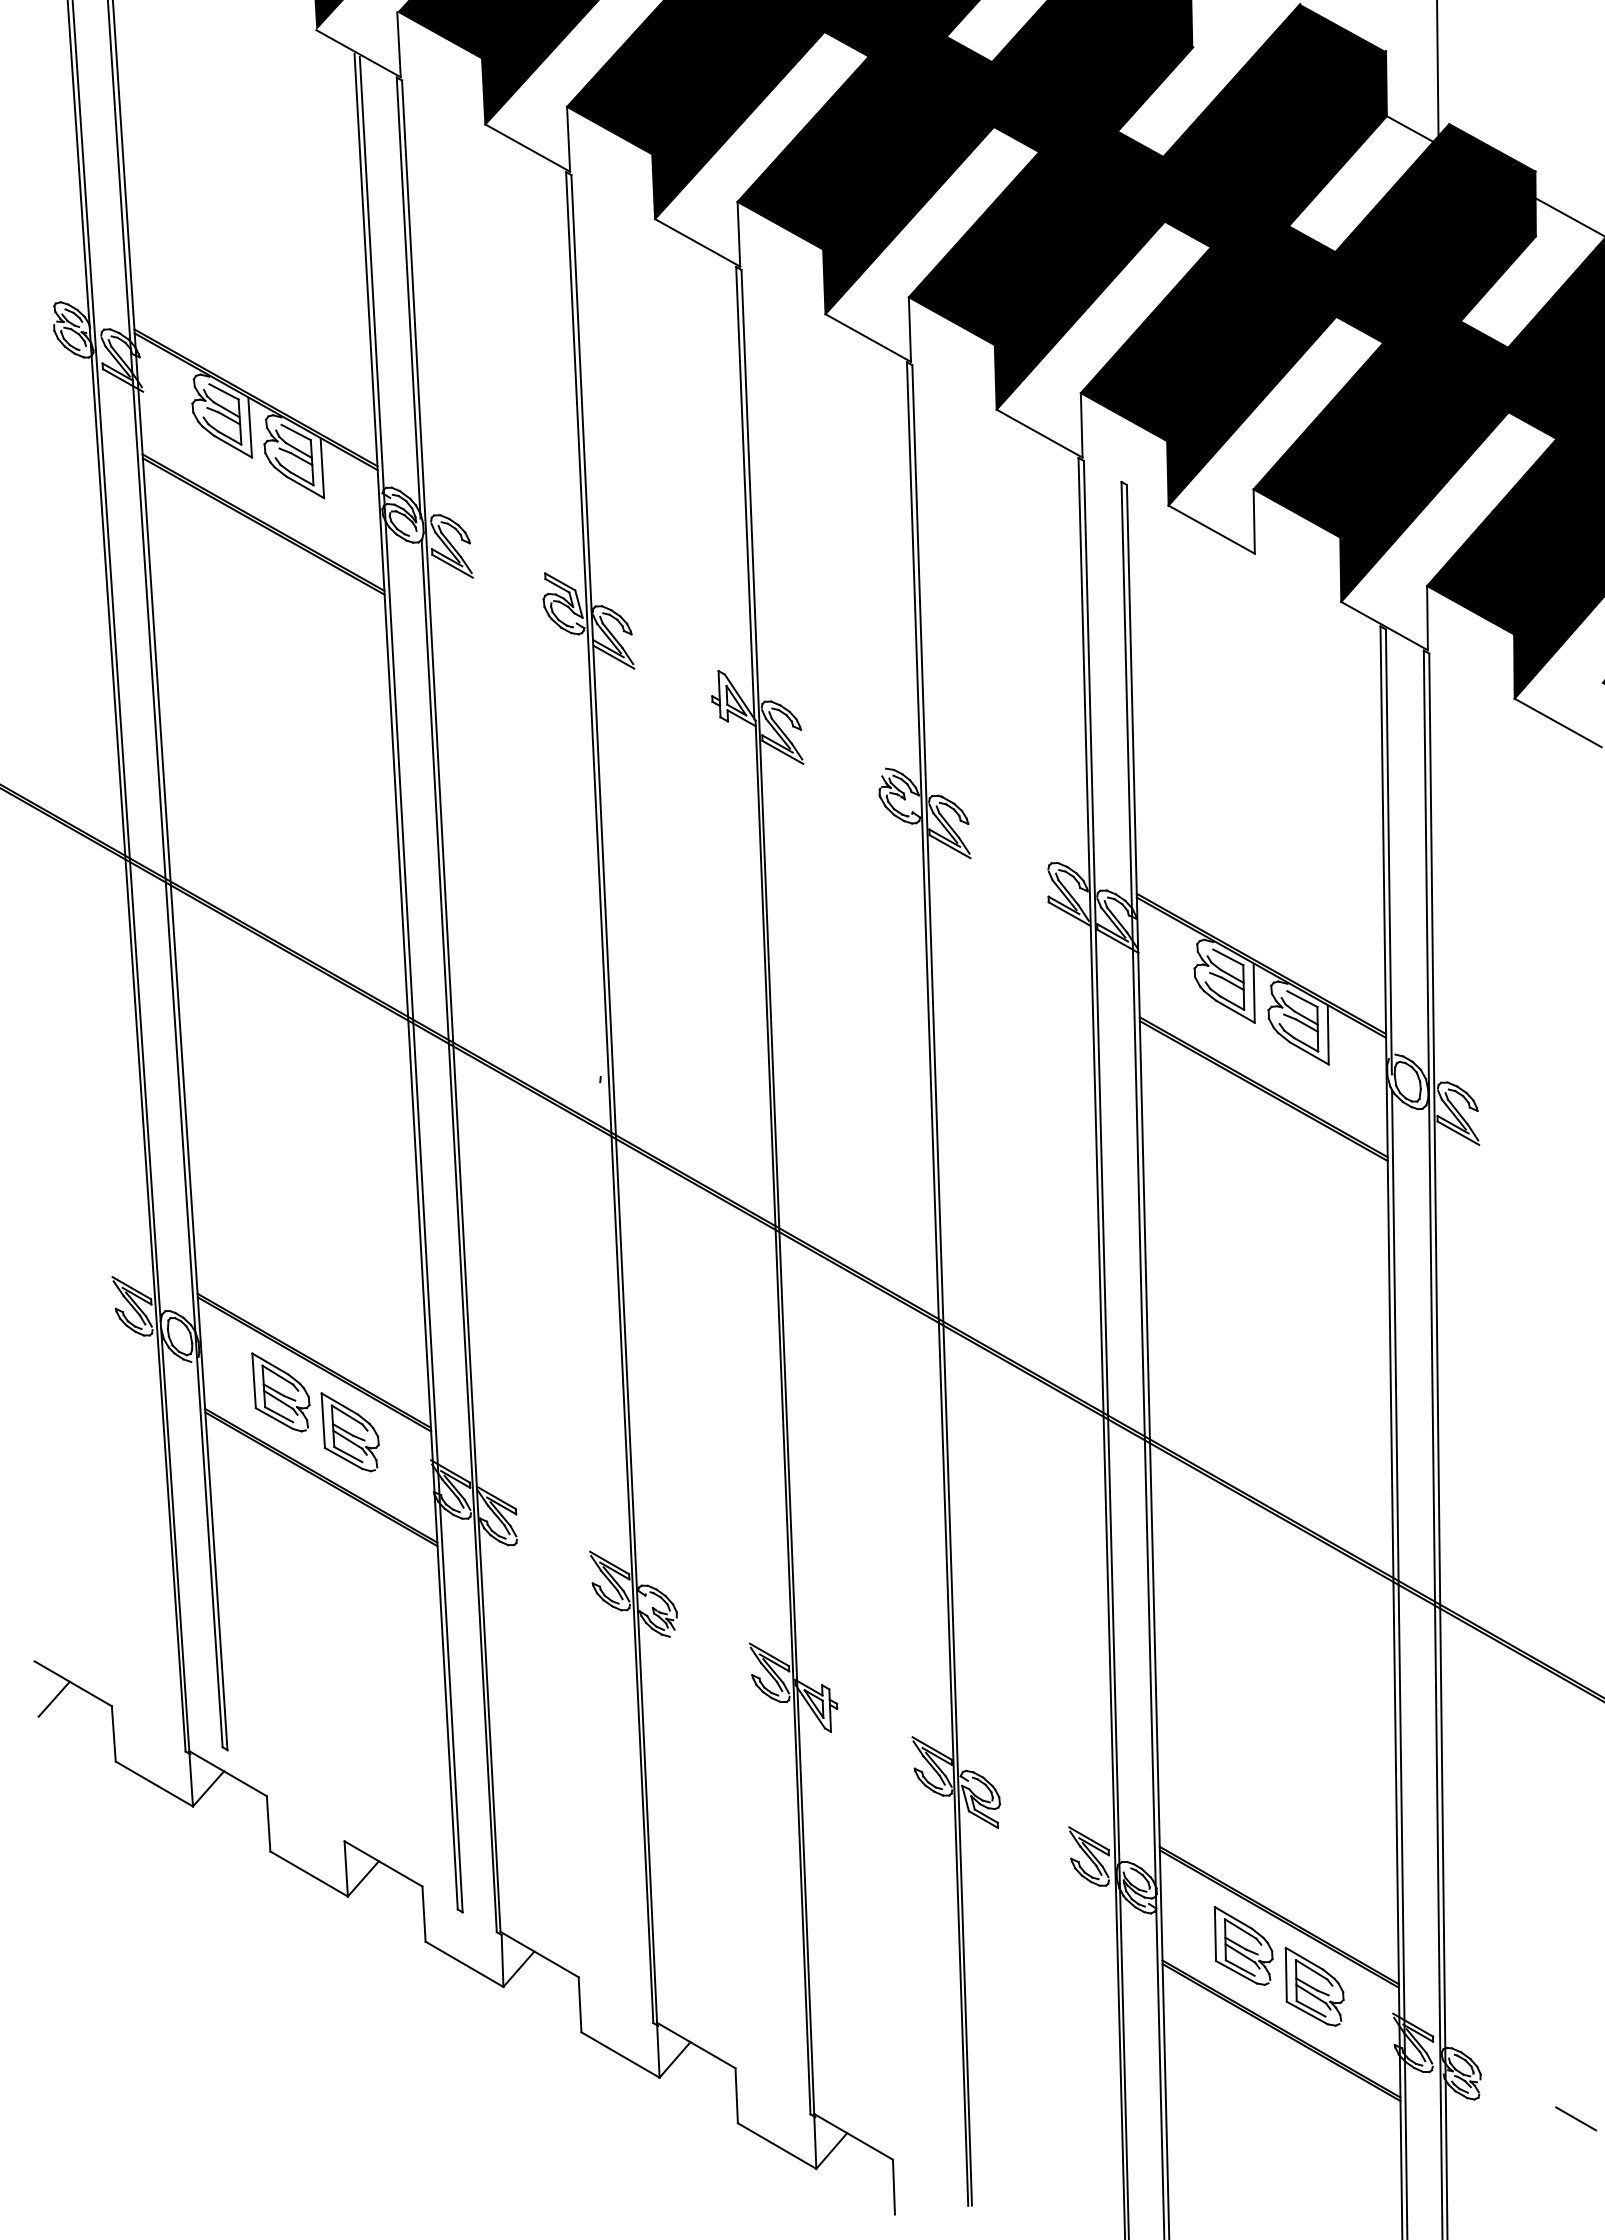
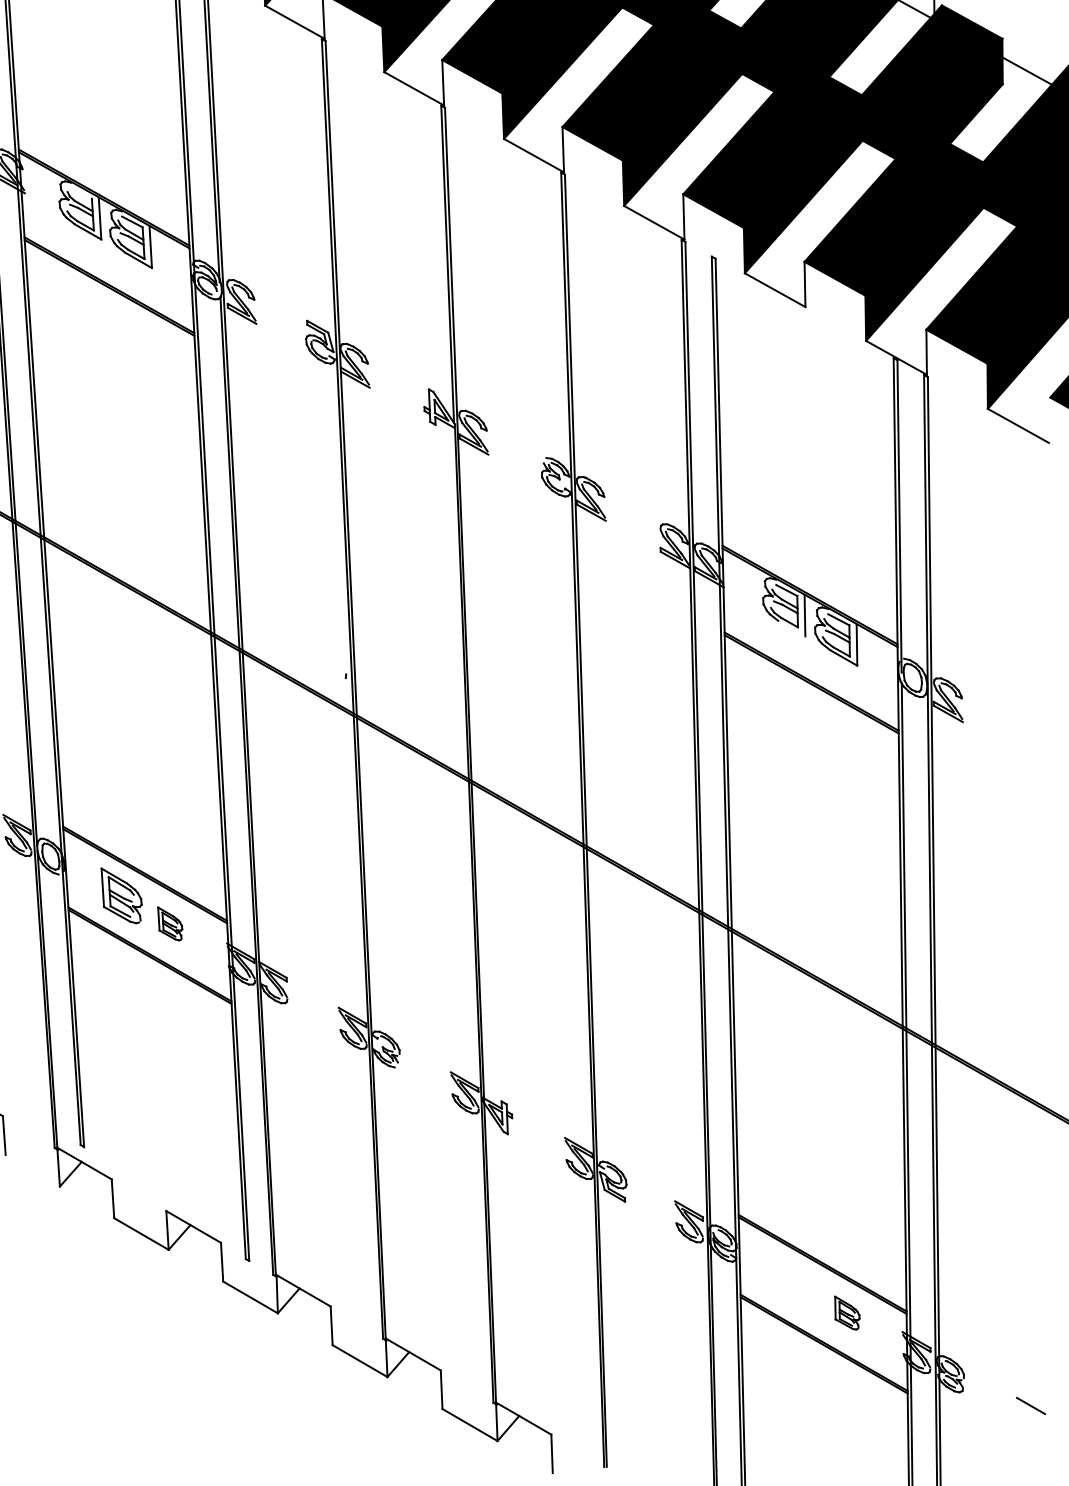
line: (223, 391) -> (81, 193), removed
line: (1235, 1011) -> (791, 628), removed
part: (349, 1432) -> (169, 924), size x0.6
line: (153, 1783) -> (32, 1170), removed
part: (1243, 1945) -> (797, 1284), removed
part: (1314, 1986) -> (847, 1313), size x0.6

